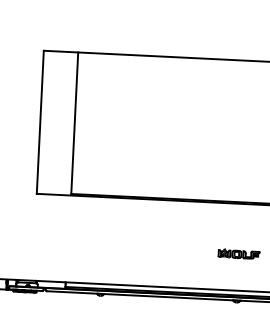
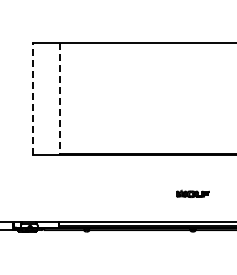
line: (40, 122) -> (33, 99), solid -> dashed
line: (75, 123) -> (60, 98), solid -> dashed

